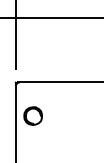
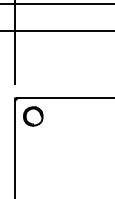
part: (33, 116) -> (33, 116), moved

